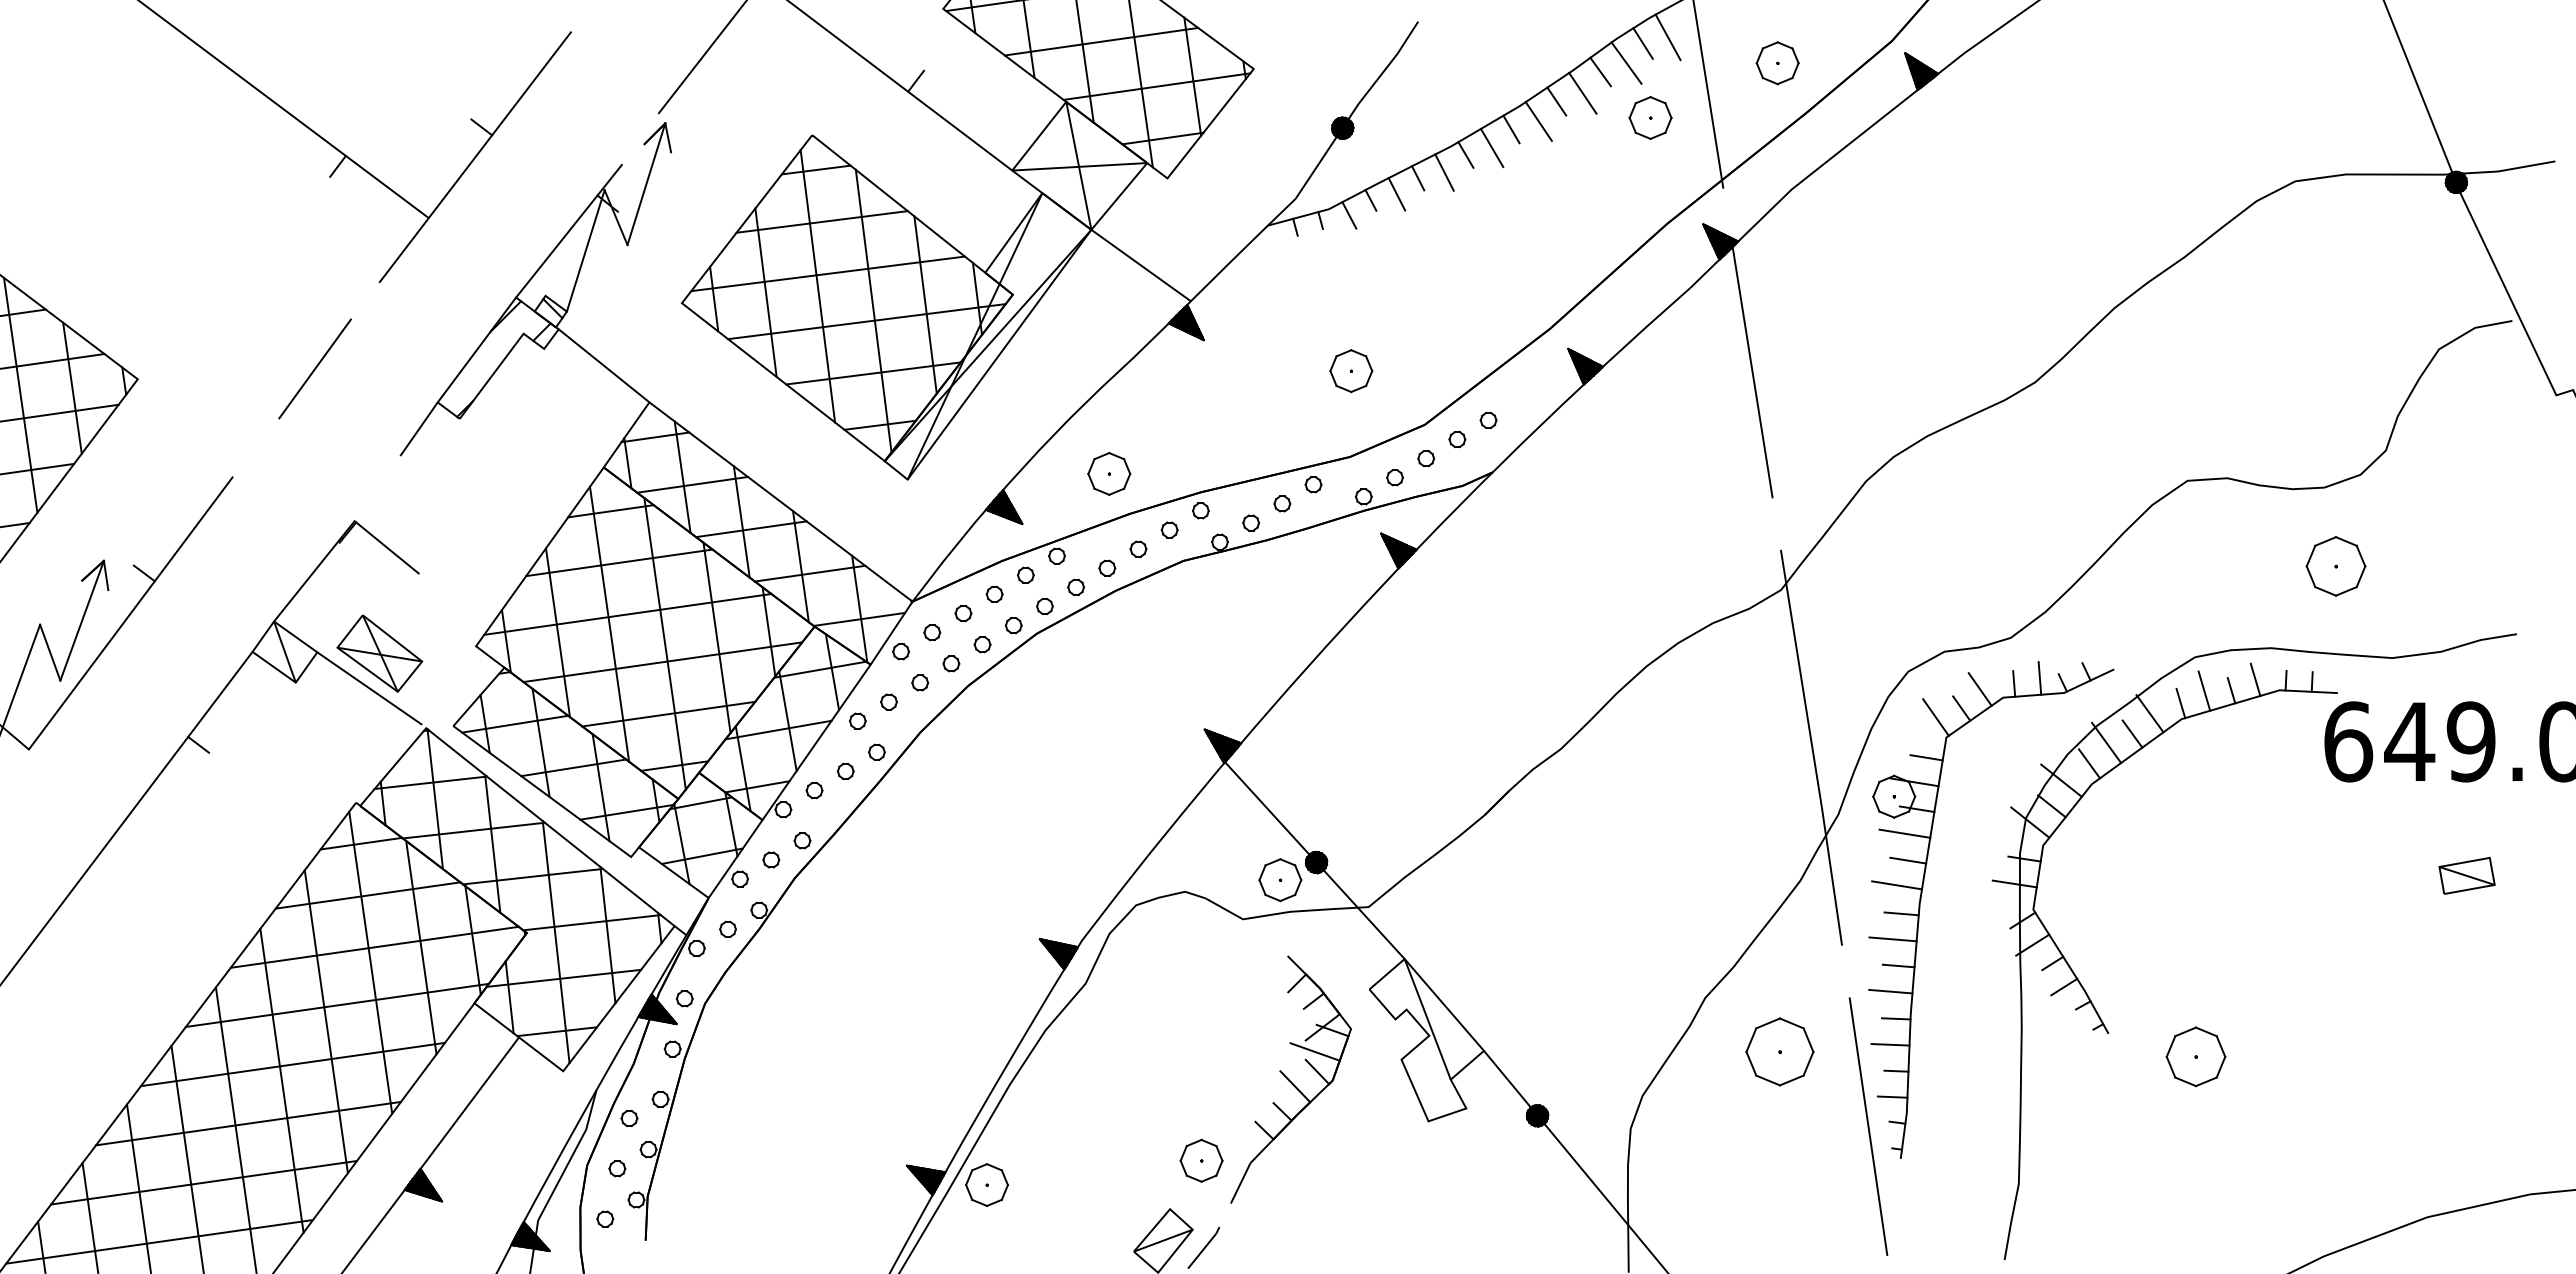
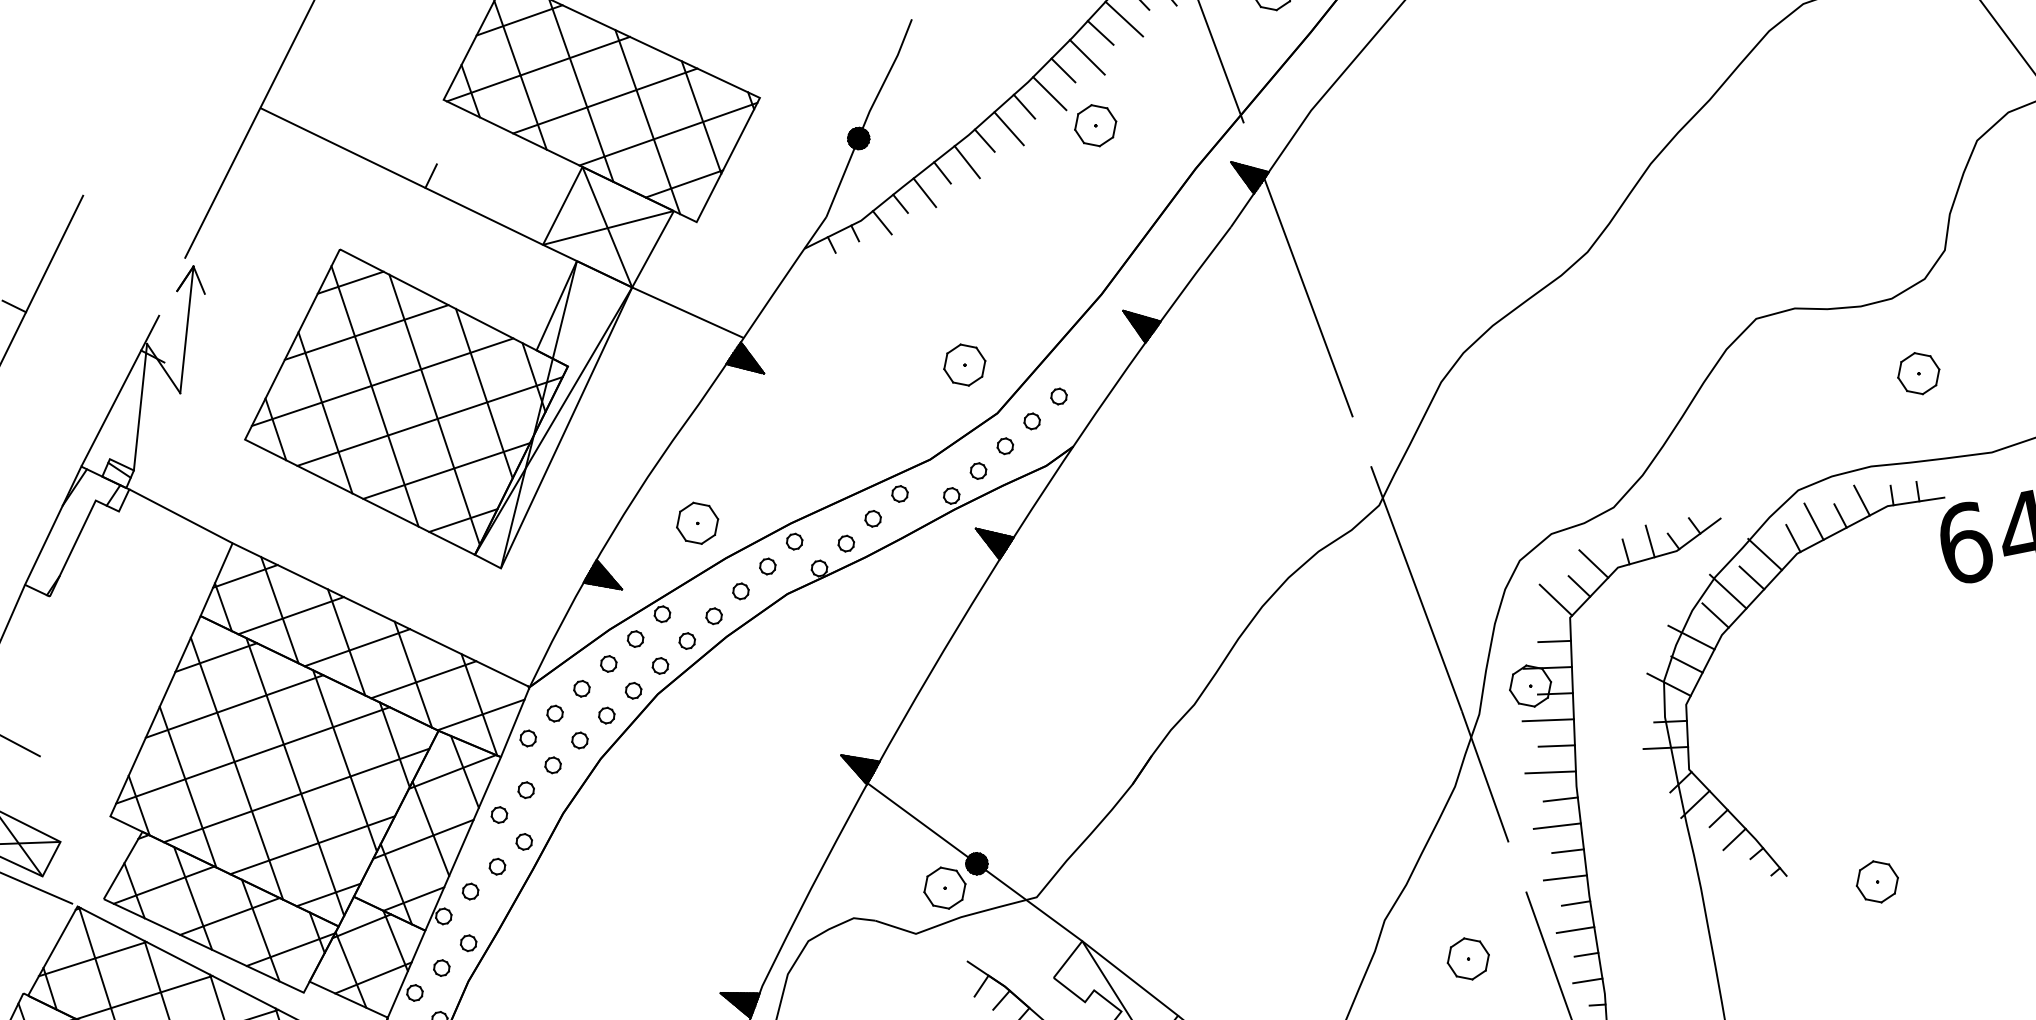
part: (1650, 117) -> (1095, 125), moved
part: (1351, 371) -> (965, 365), moved
part: (2336, 566) -> (1919, 373), size x0.71
part: (1779, 1052) -> (1468, 959), size x0.62
part: (2195, 1056) -> (1876, 881), size x0.71

